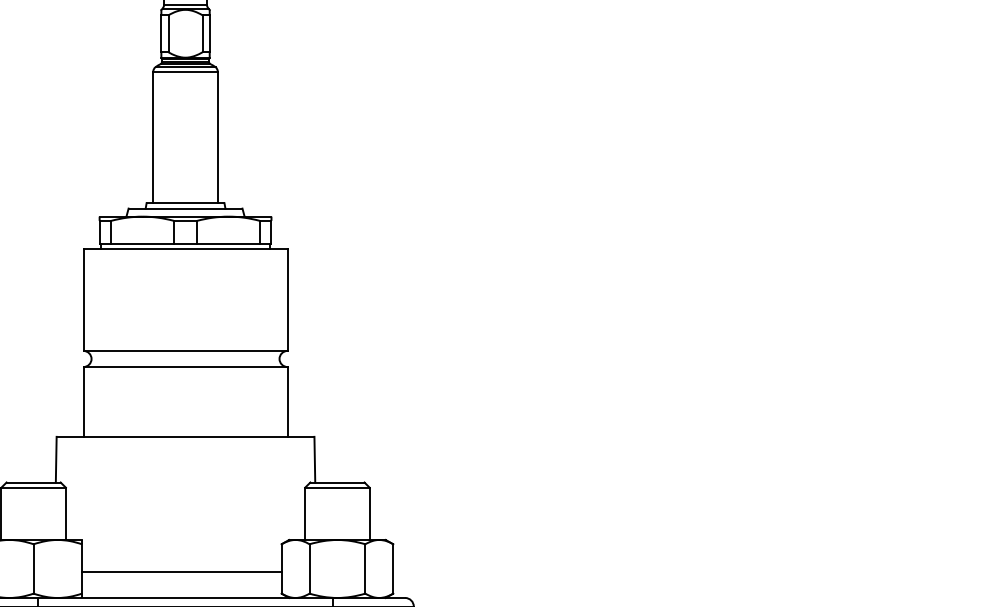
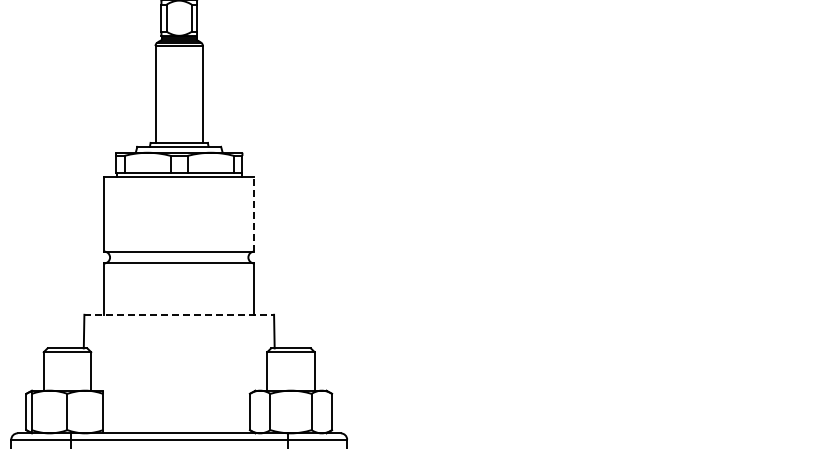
line: (287, 300) -> (254, 214), solid -> dashed
line: (185, 436) -> (179, 314), solid -> dashed
line: (181, 570) -> (176, 413), removed

